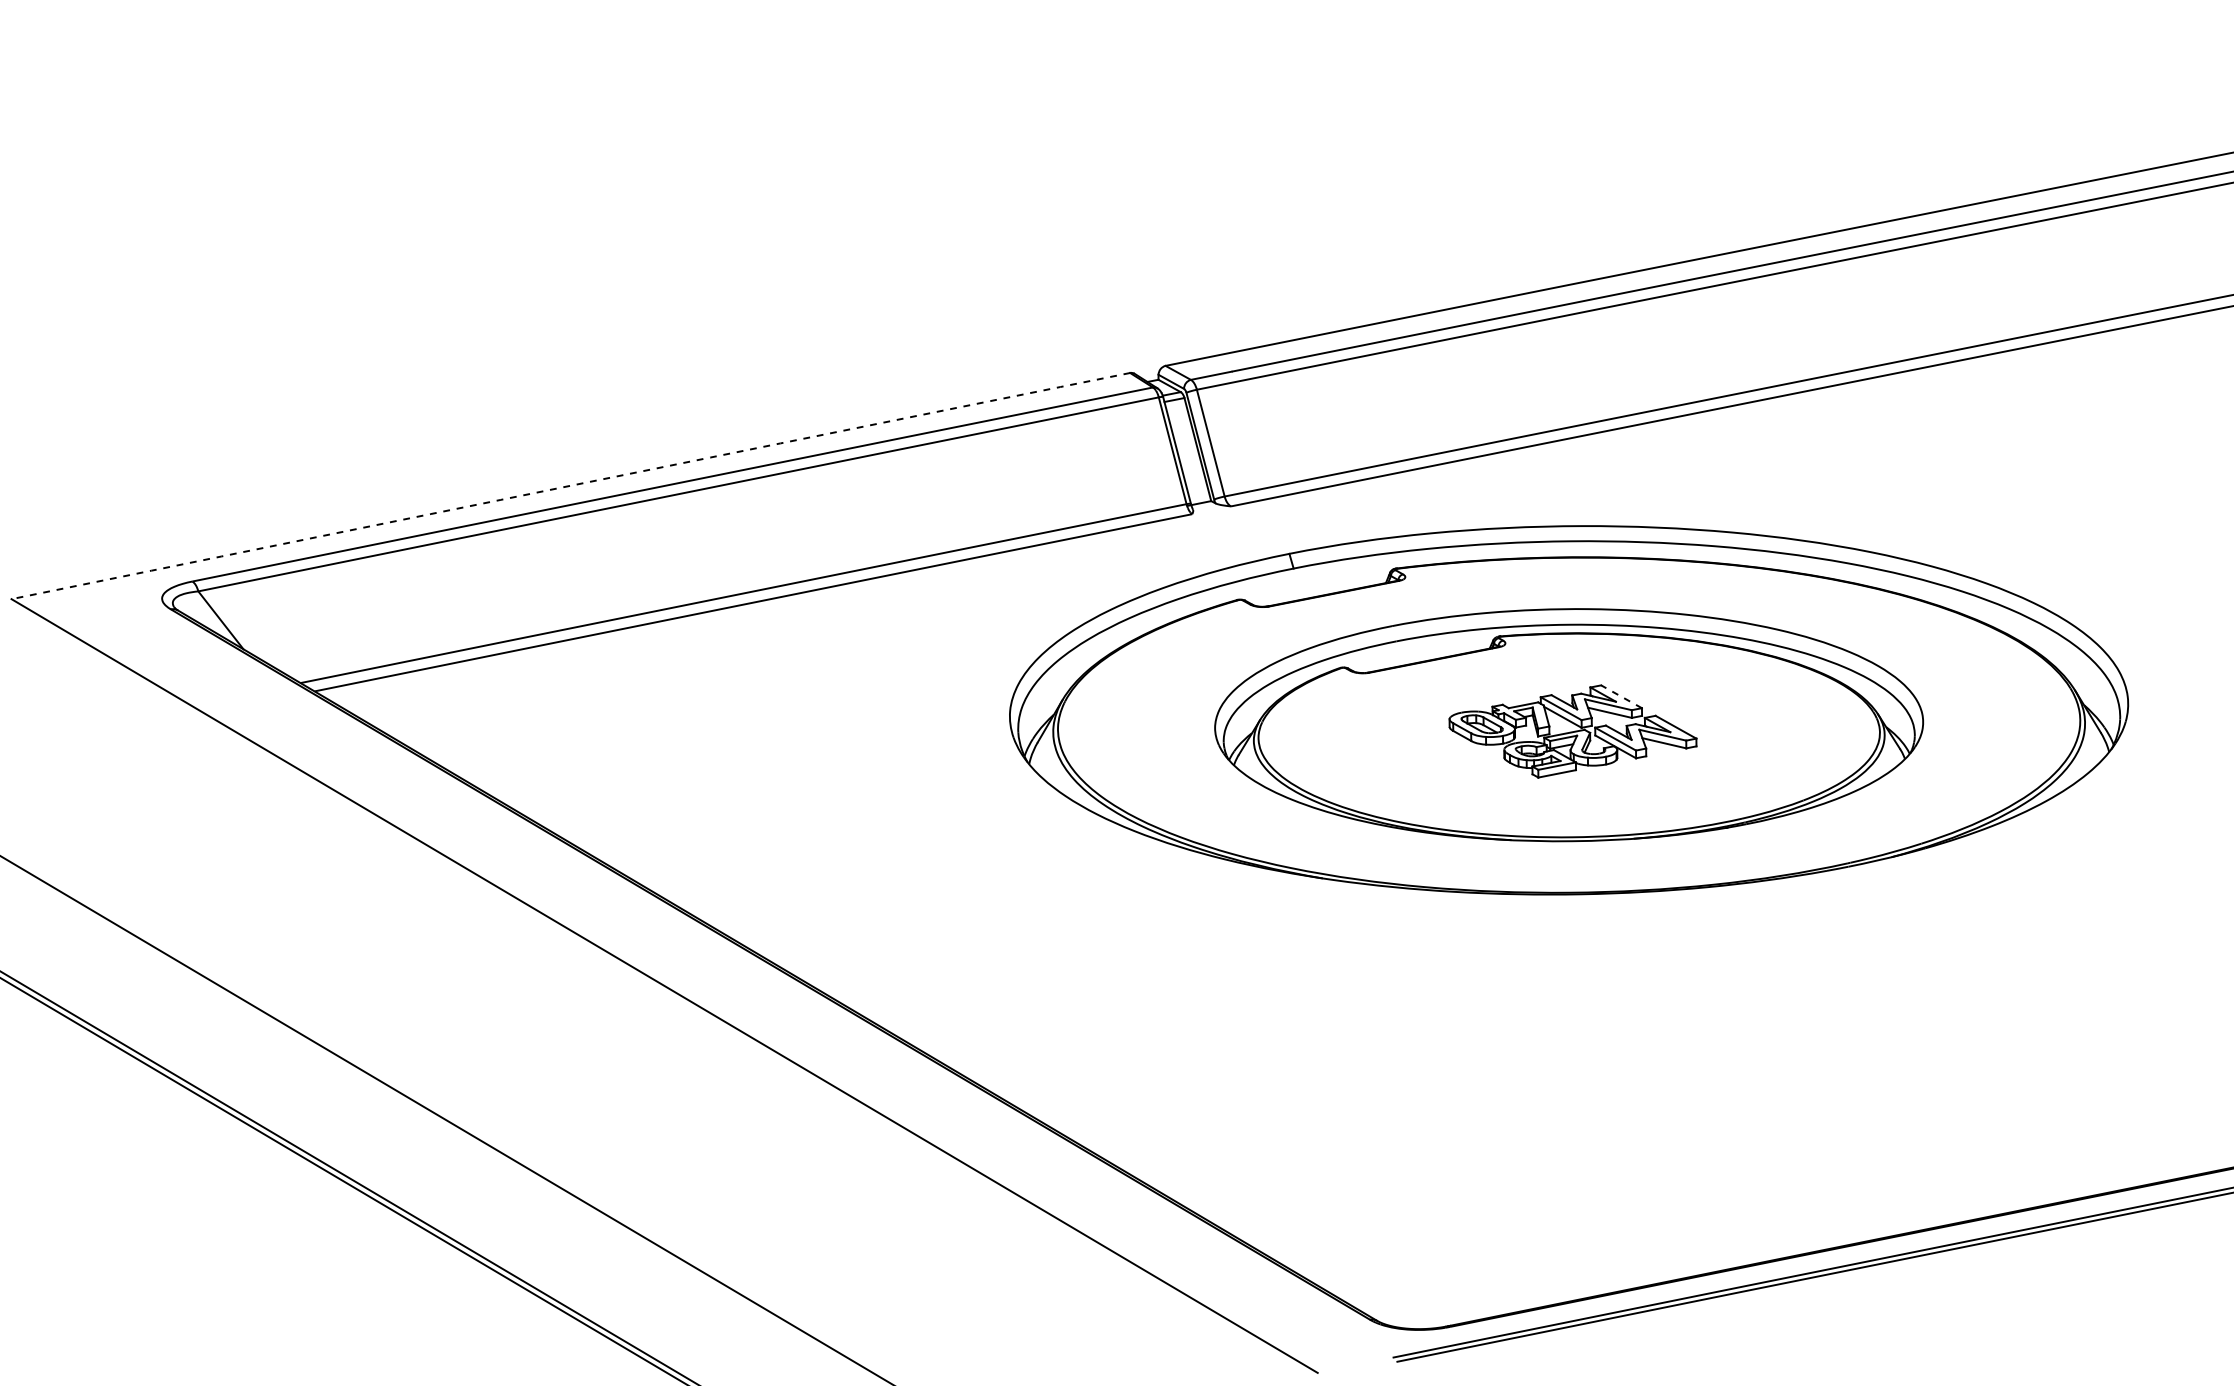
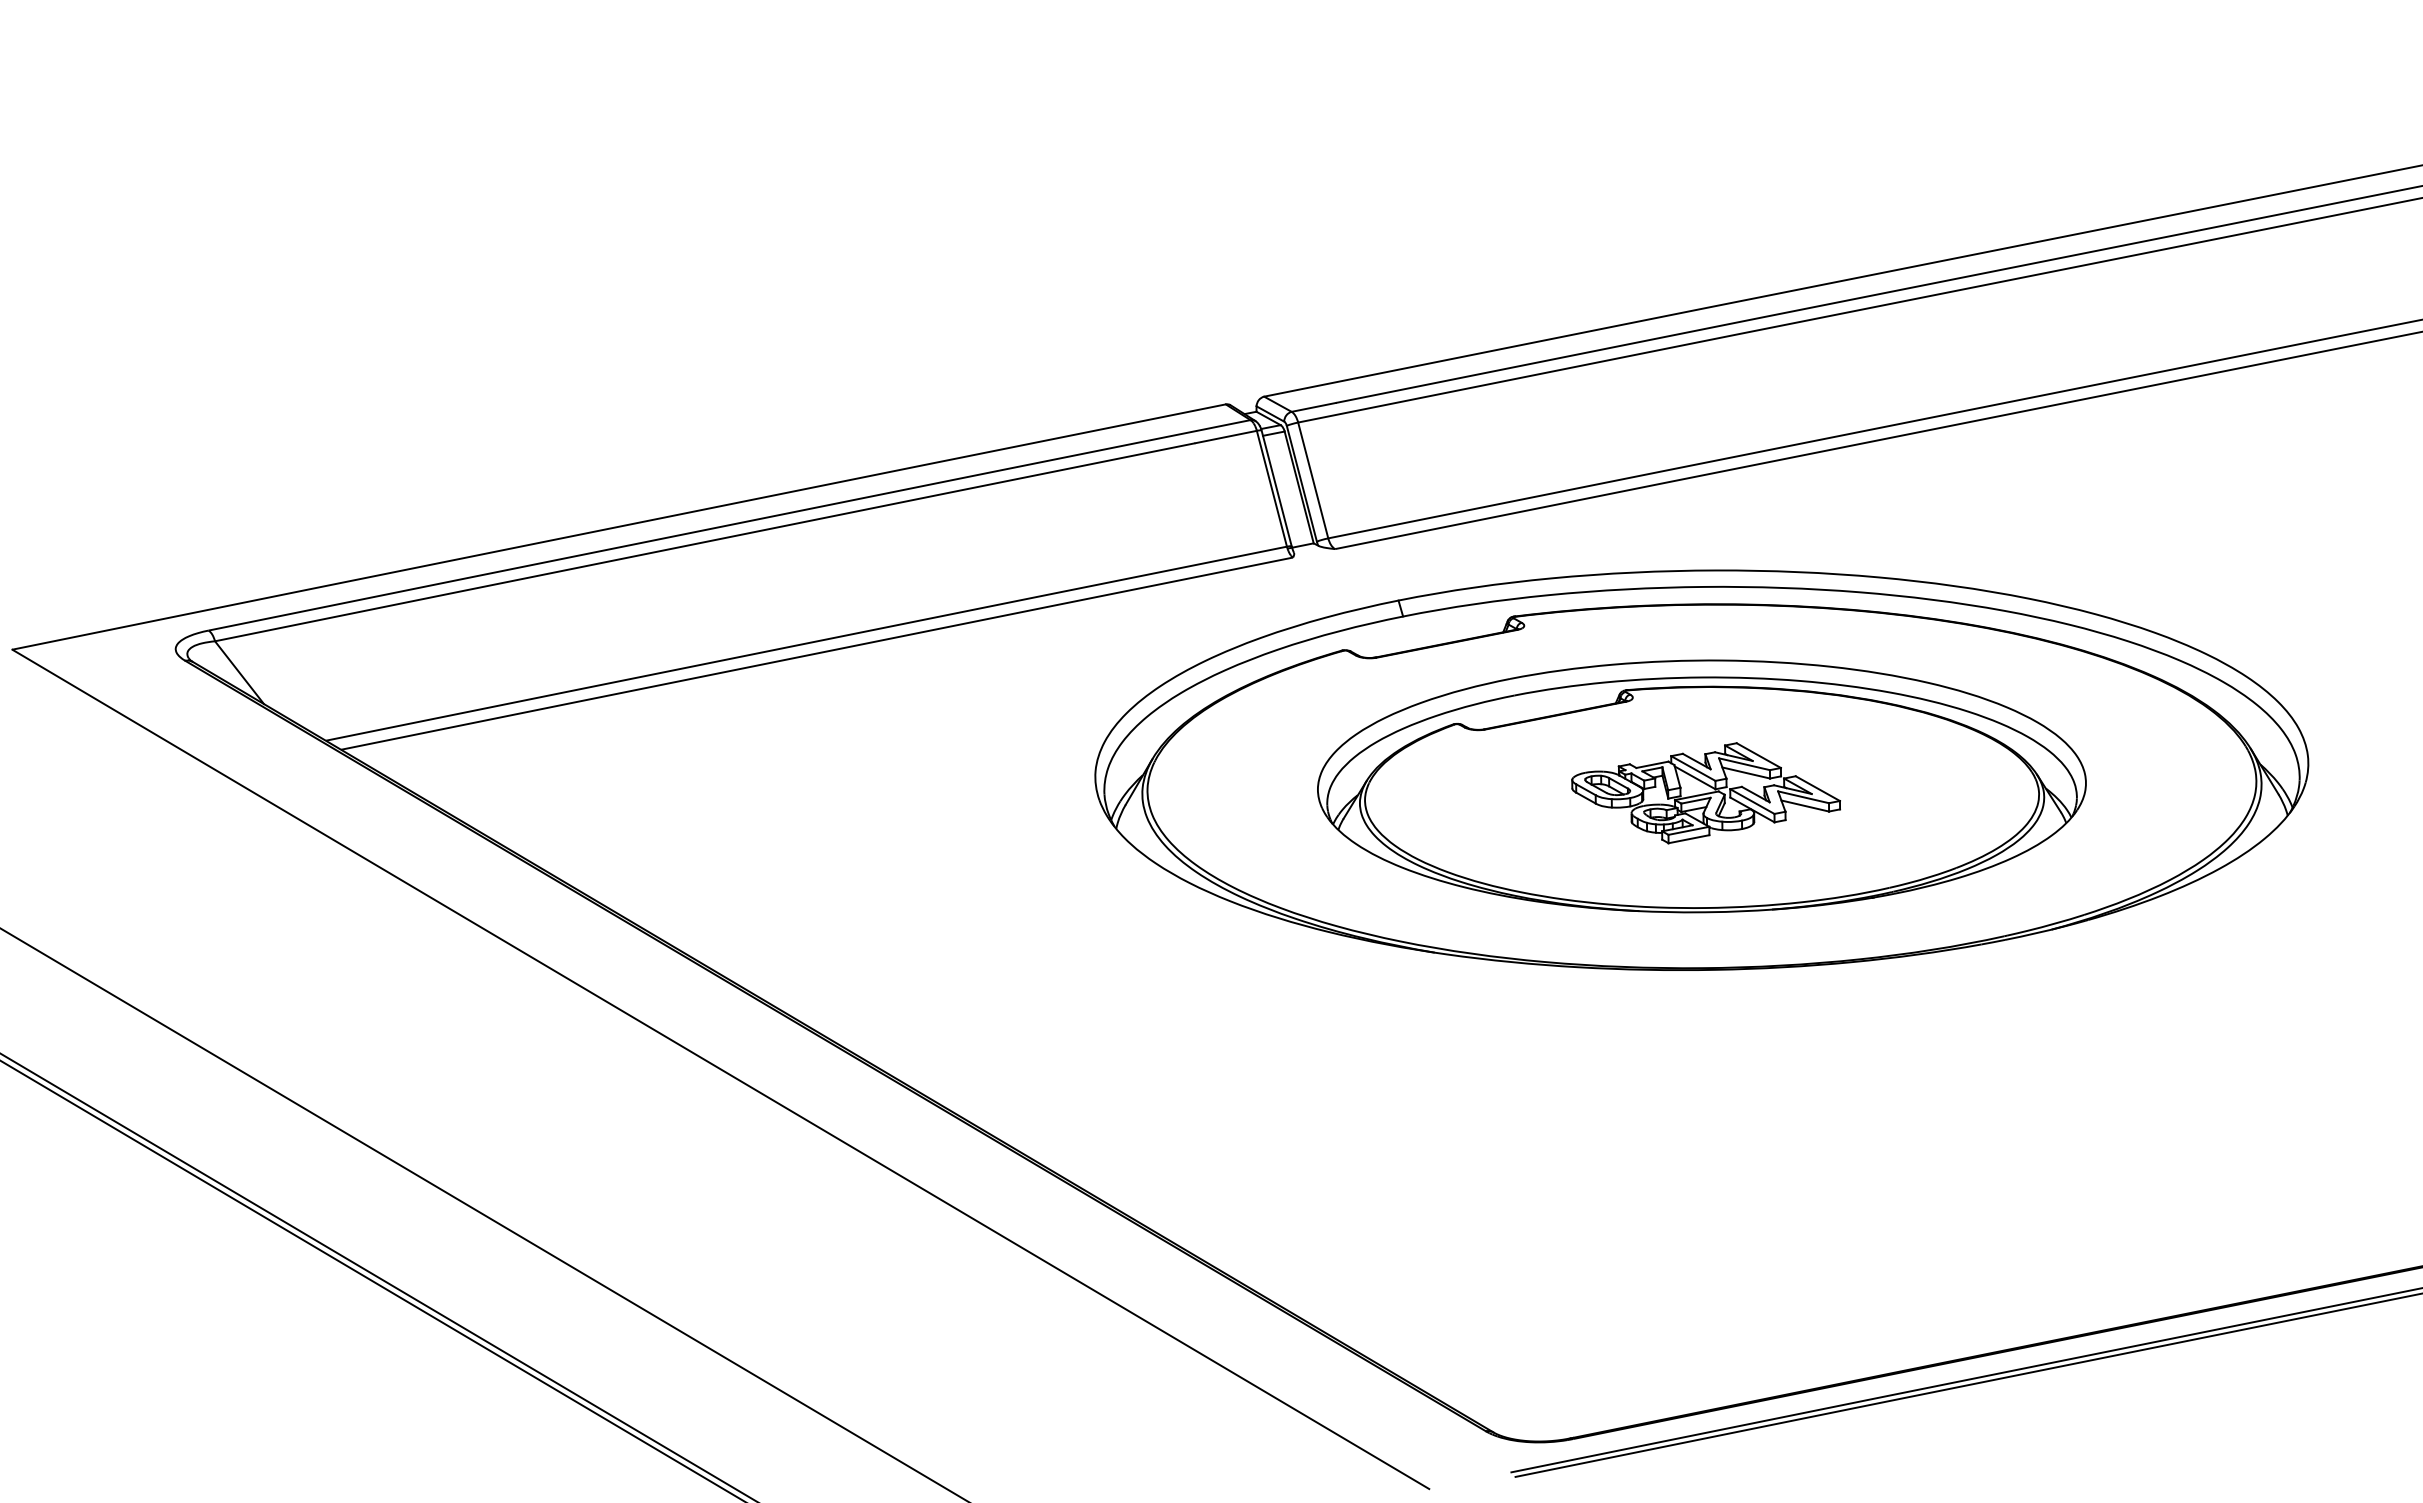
arc: (571, 485) -> (619, 526), dashed -> solid
line: (1621, 696) -> (1758, 755), dashed -> solid

